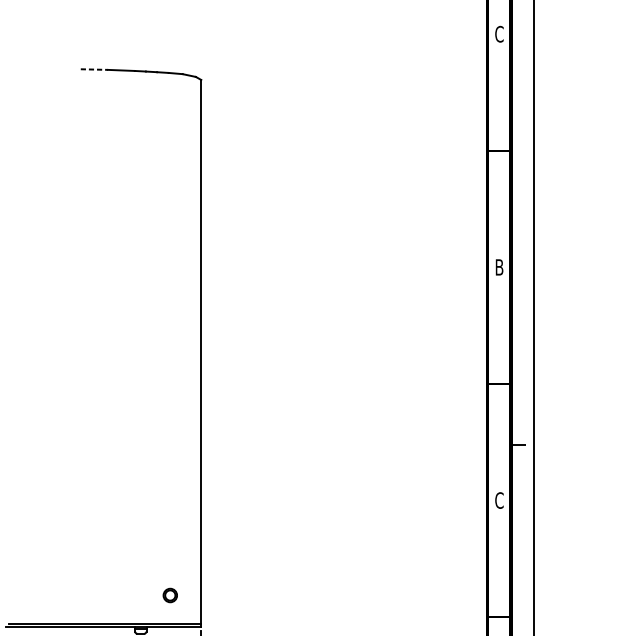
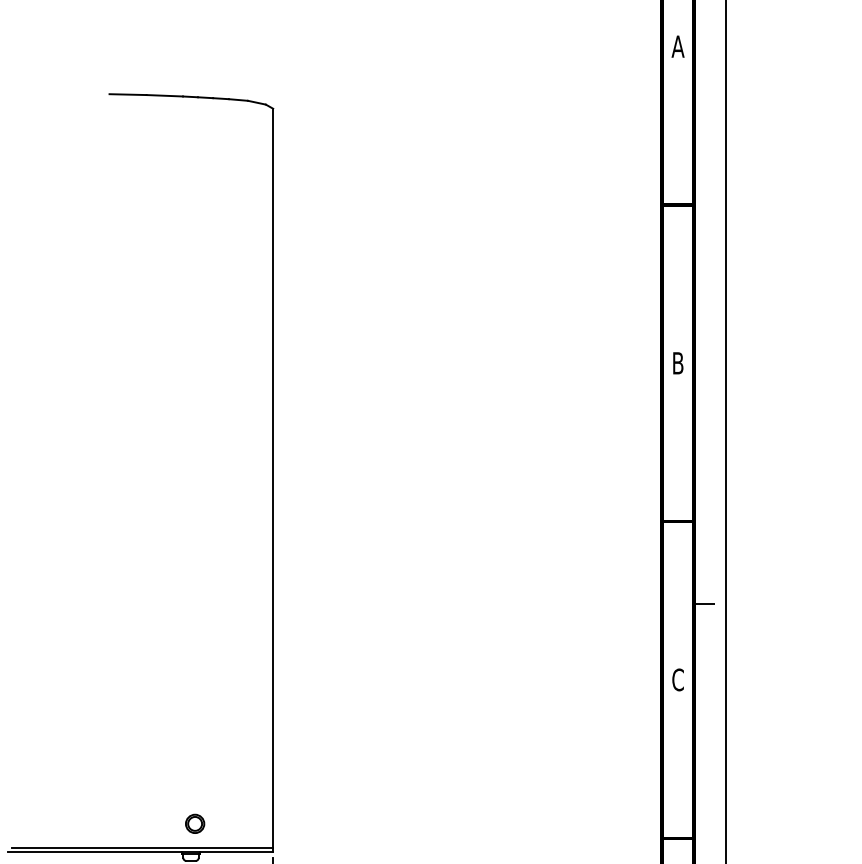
text: (498, 34) -> (677, 46), C -> A
line: (94, 69) -> (128, 94), dashed -> solid
part: (170, 595) -> (195, 823), moved

